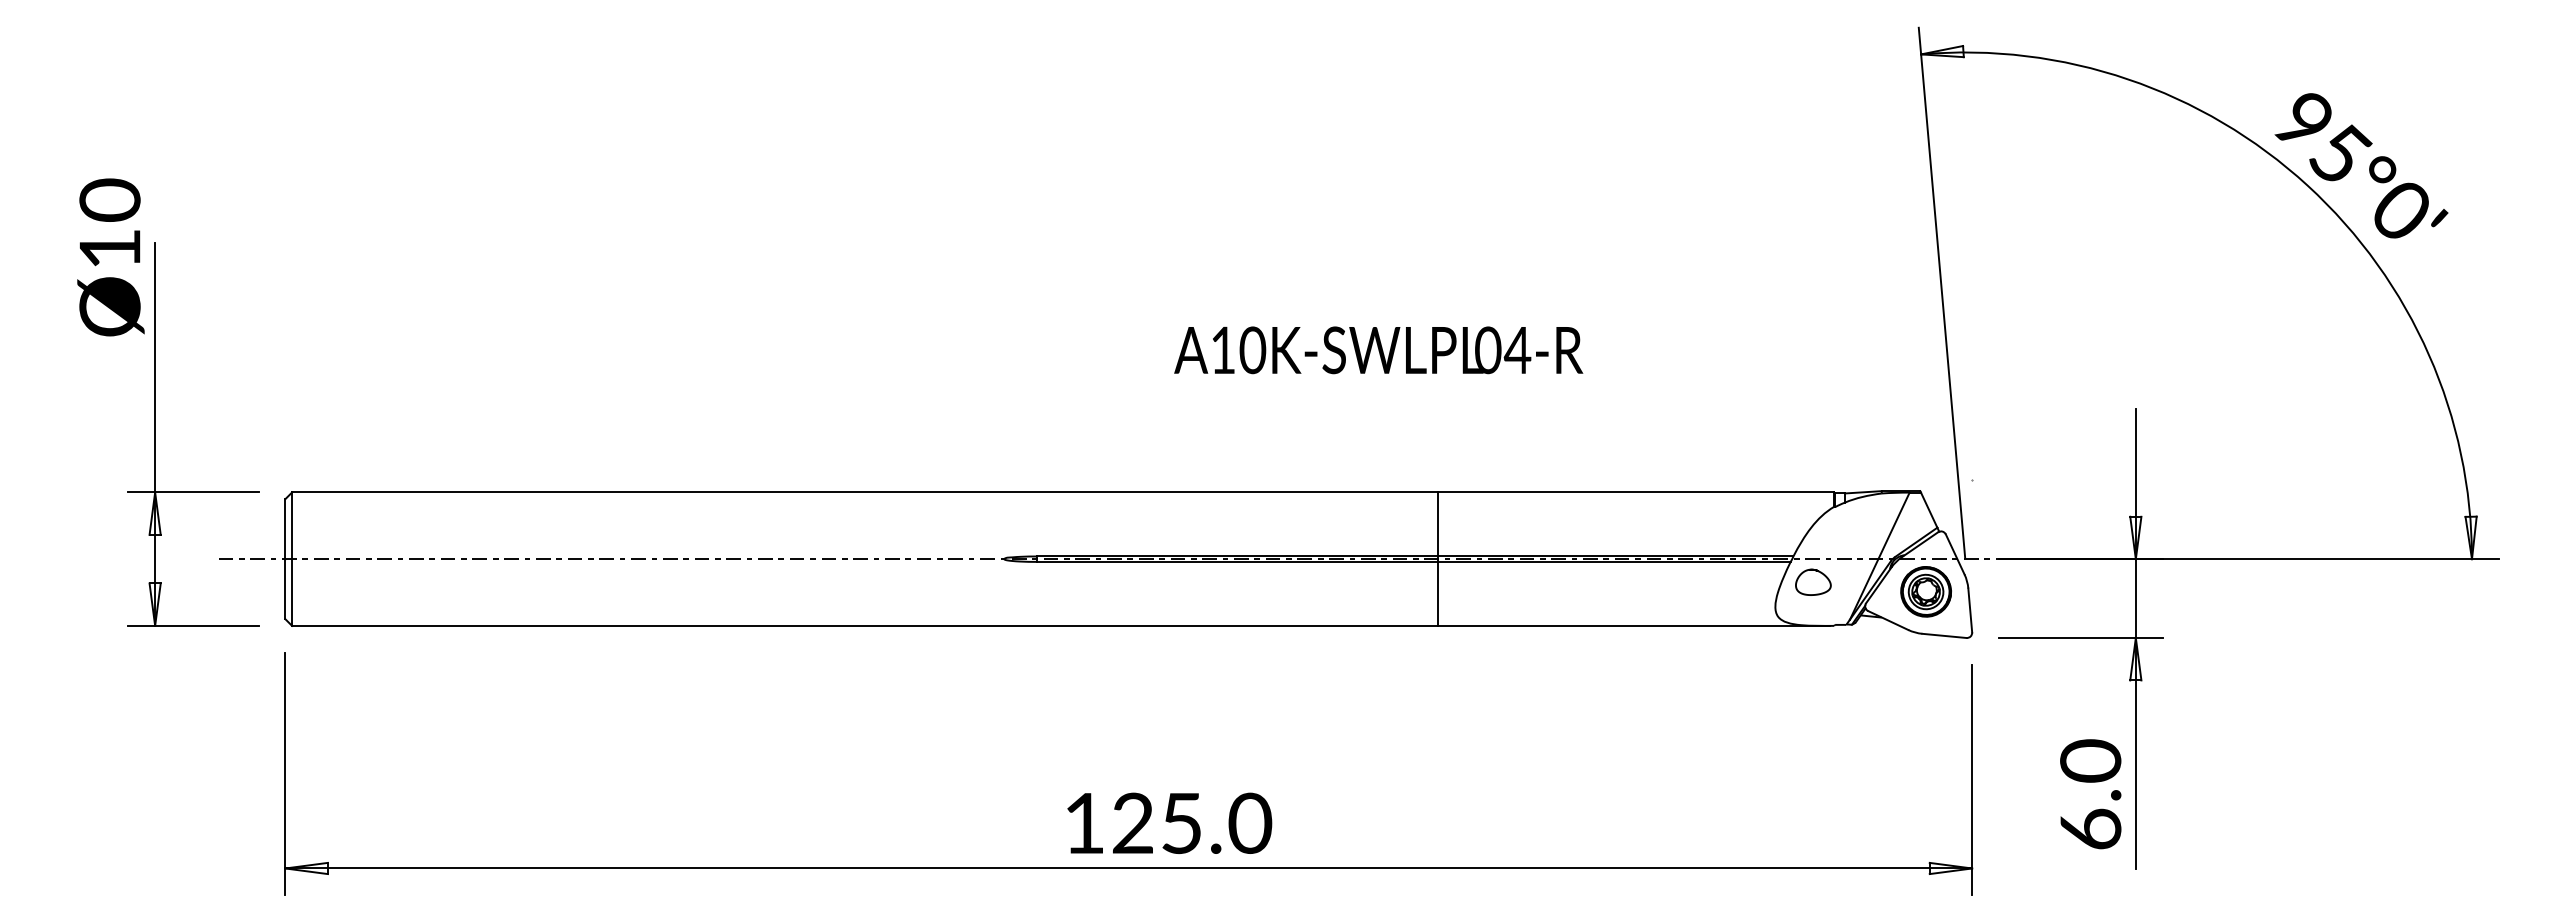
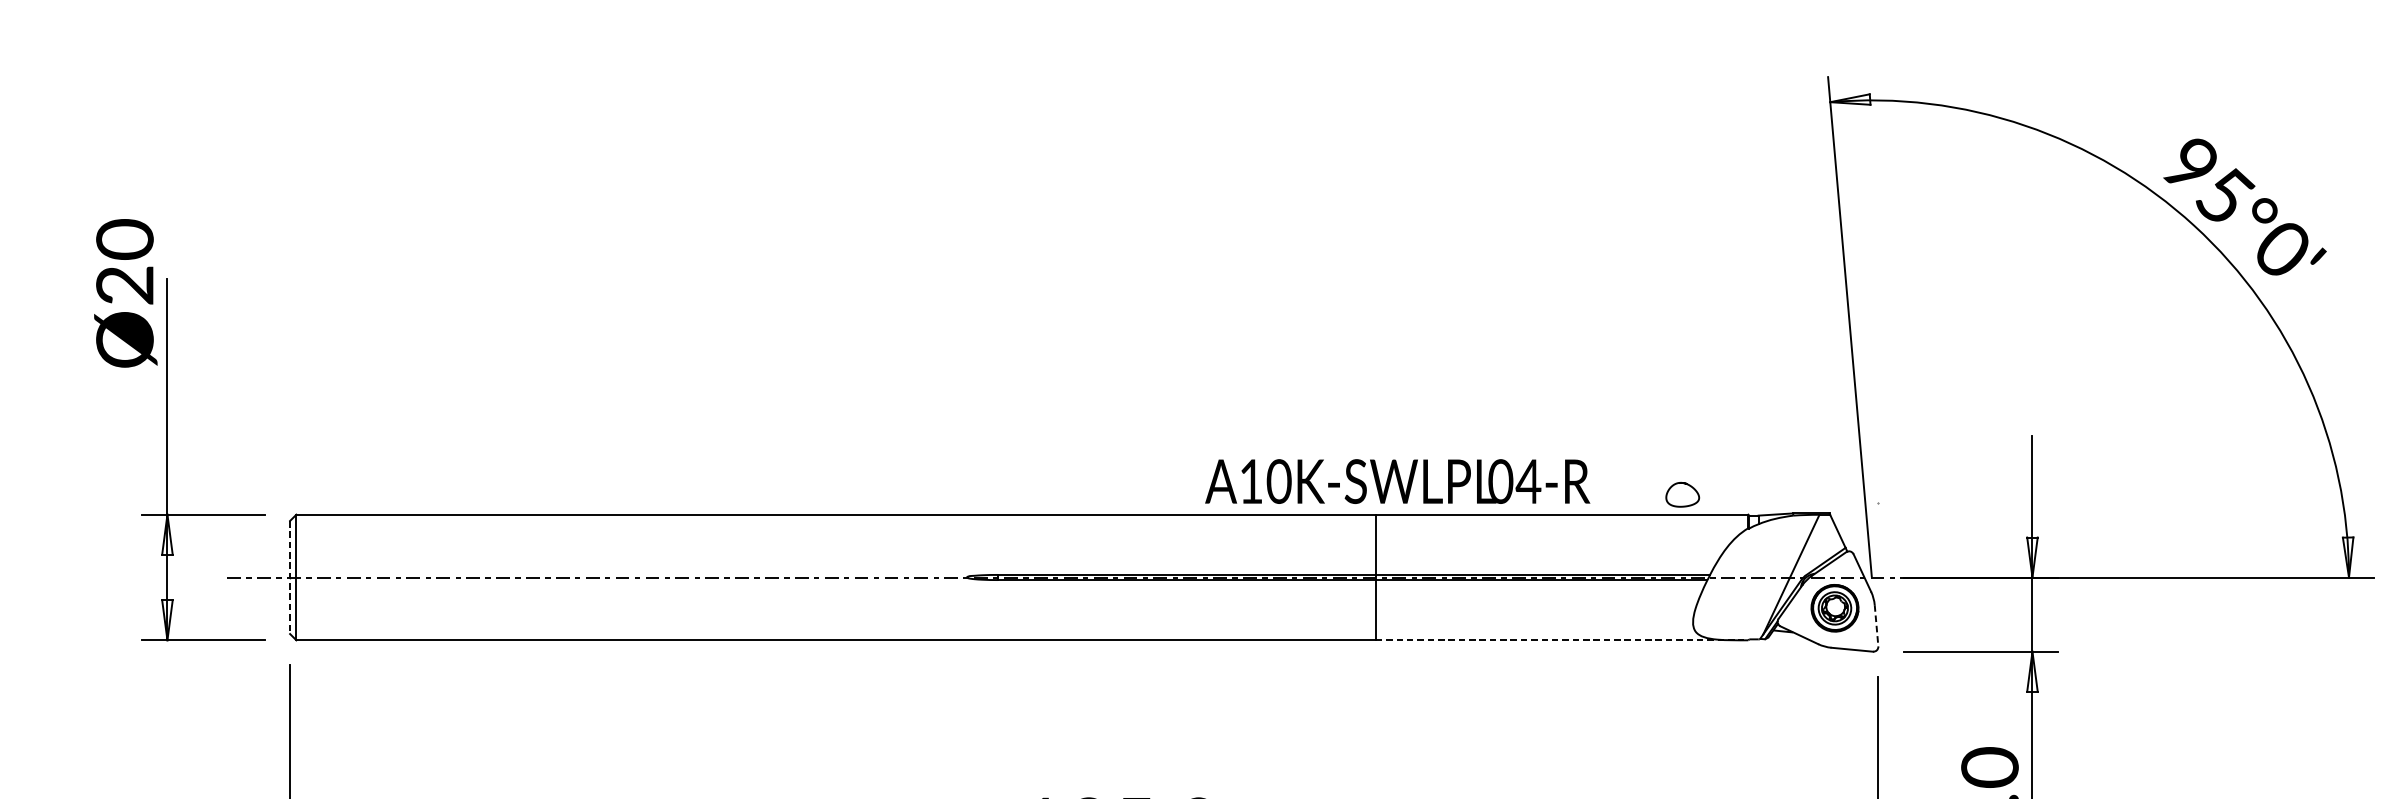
text: (109, 249) -> (124, 285), Ø10 -> Ø20
text: (1378, 350) -> (1397, 481), moved
line: (285, 559) -> (290, 577), solid -> dashed
curve: (1815, 571) -> (1684, 484), moved
line: (1970, 610) -> (1876, 625), solid -> dashed
line: (1634, 625) -> (1560, 639), solid -> dashed

